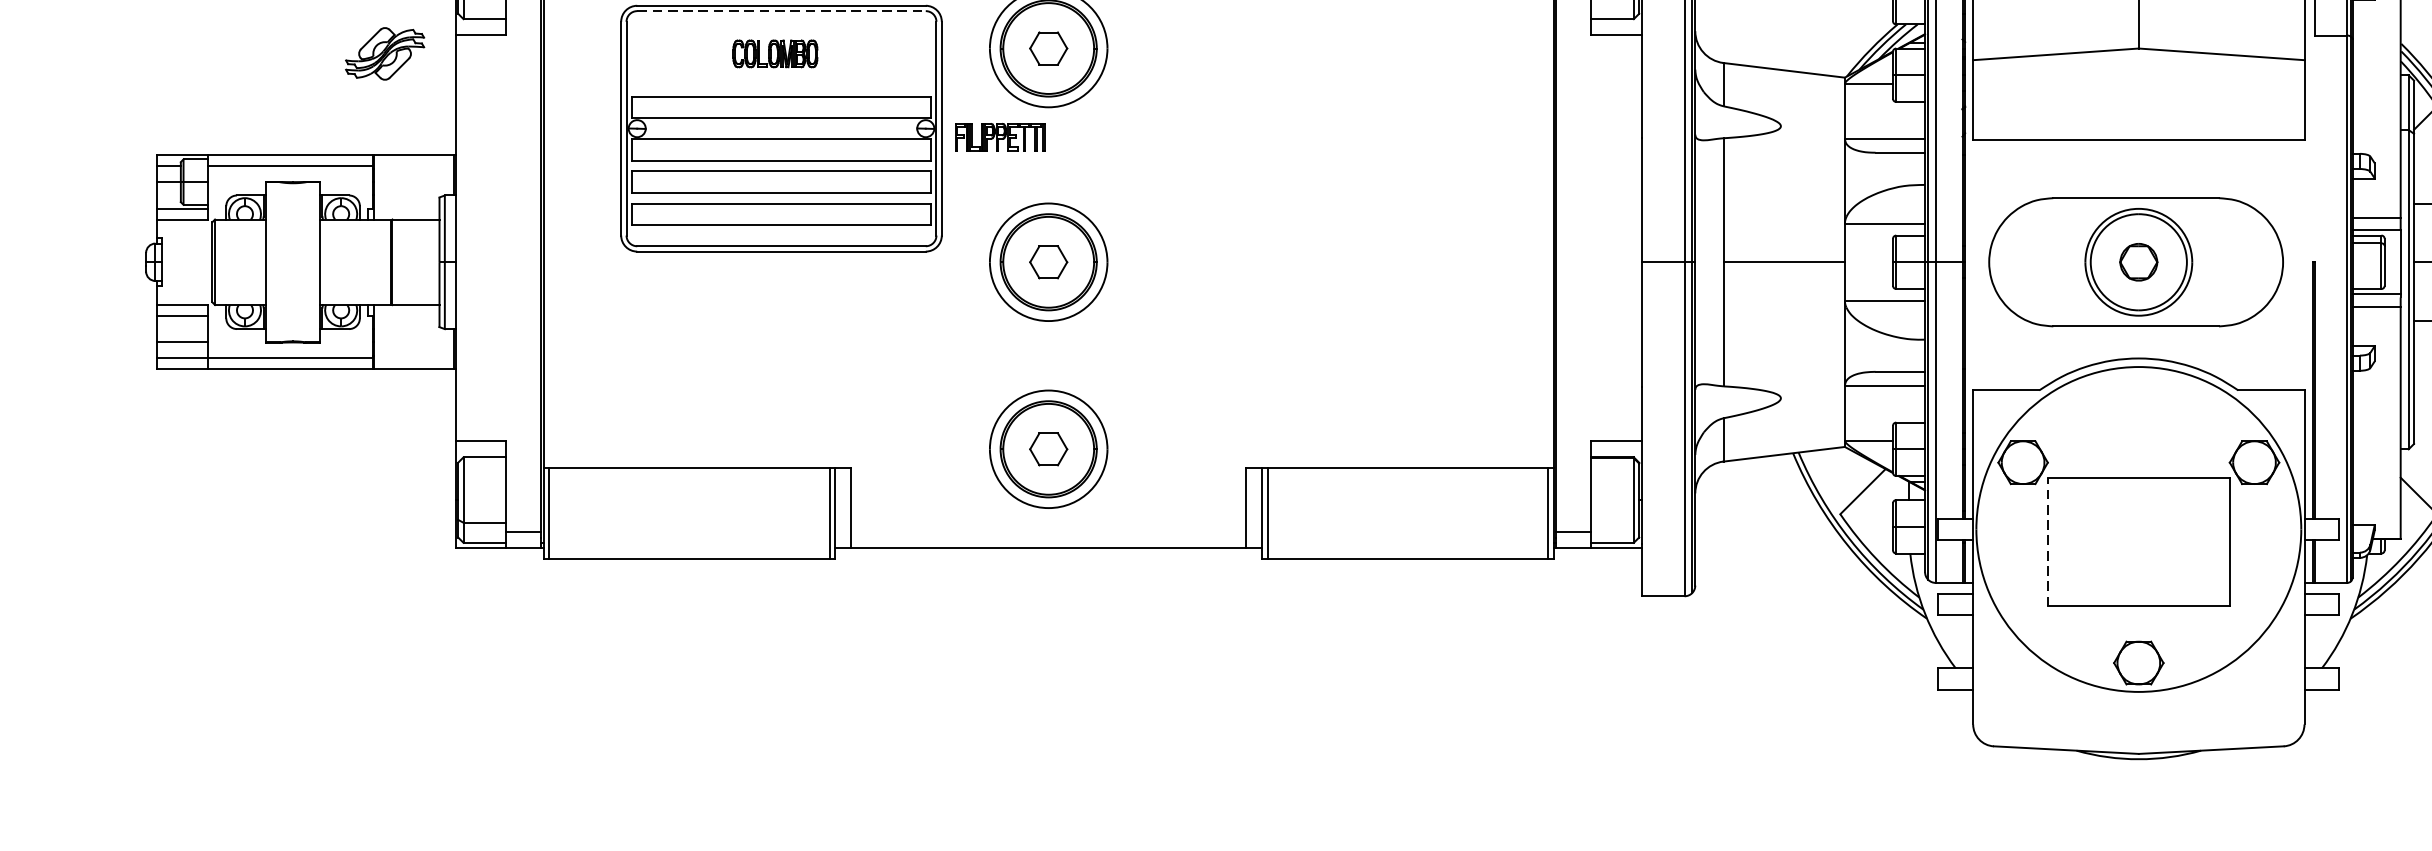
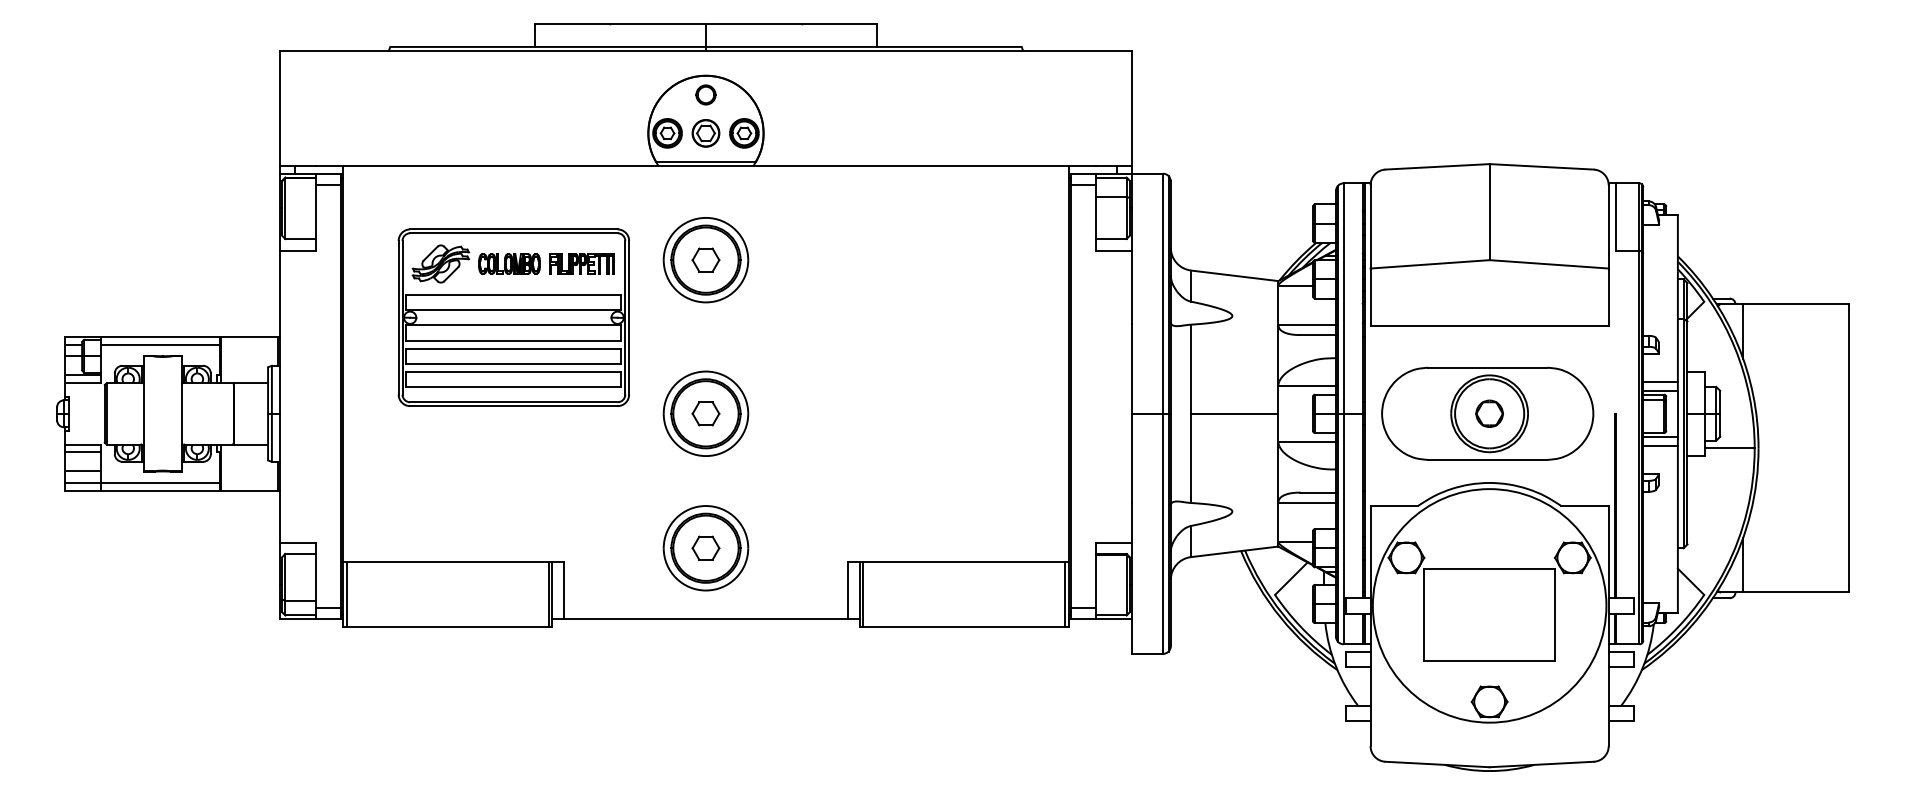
line: (780, 11) -> (513, 233), dashed -> solid
part: (384, 53) -> (440, 263), moved
part: (999, 136) -> (581, 263), moved
line: (2048, 541) -> (1424, 614), dashed -> solid

